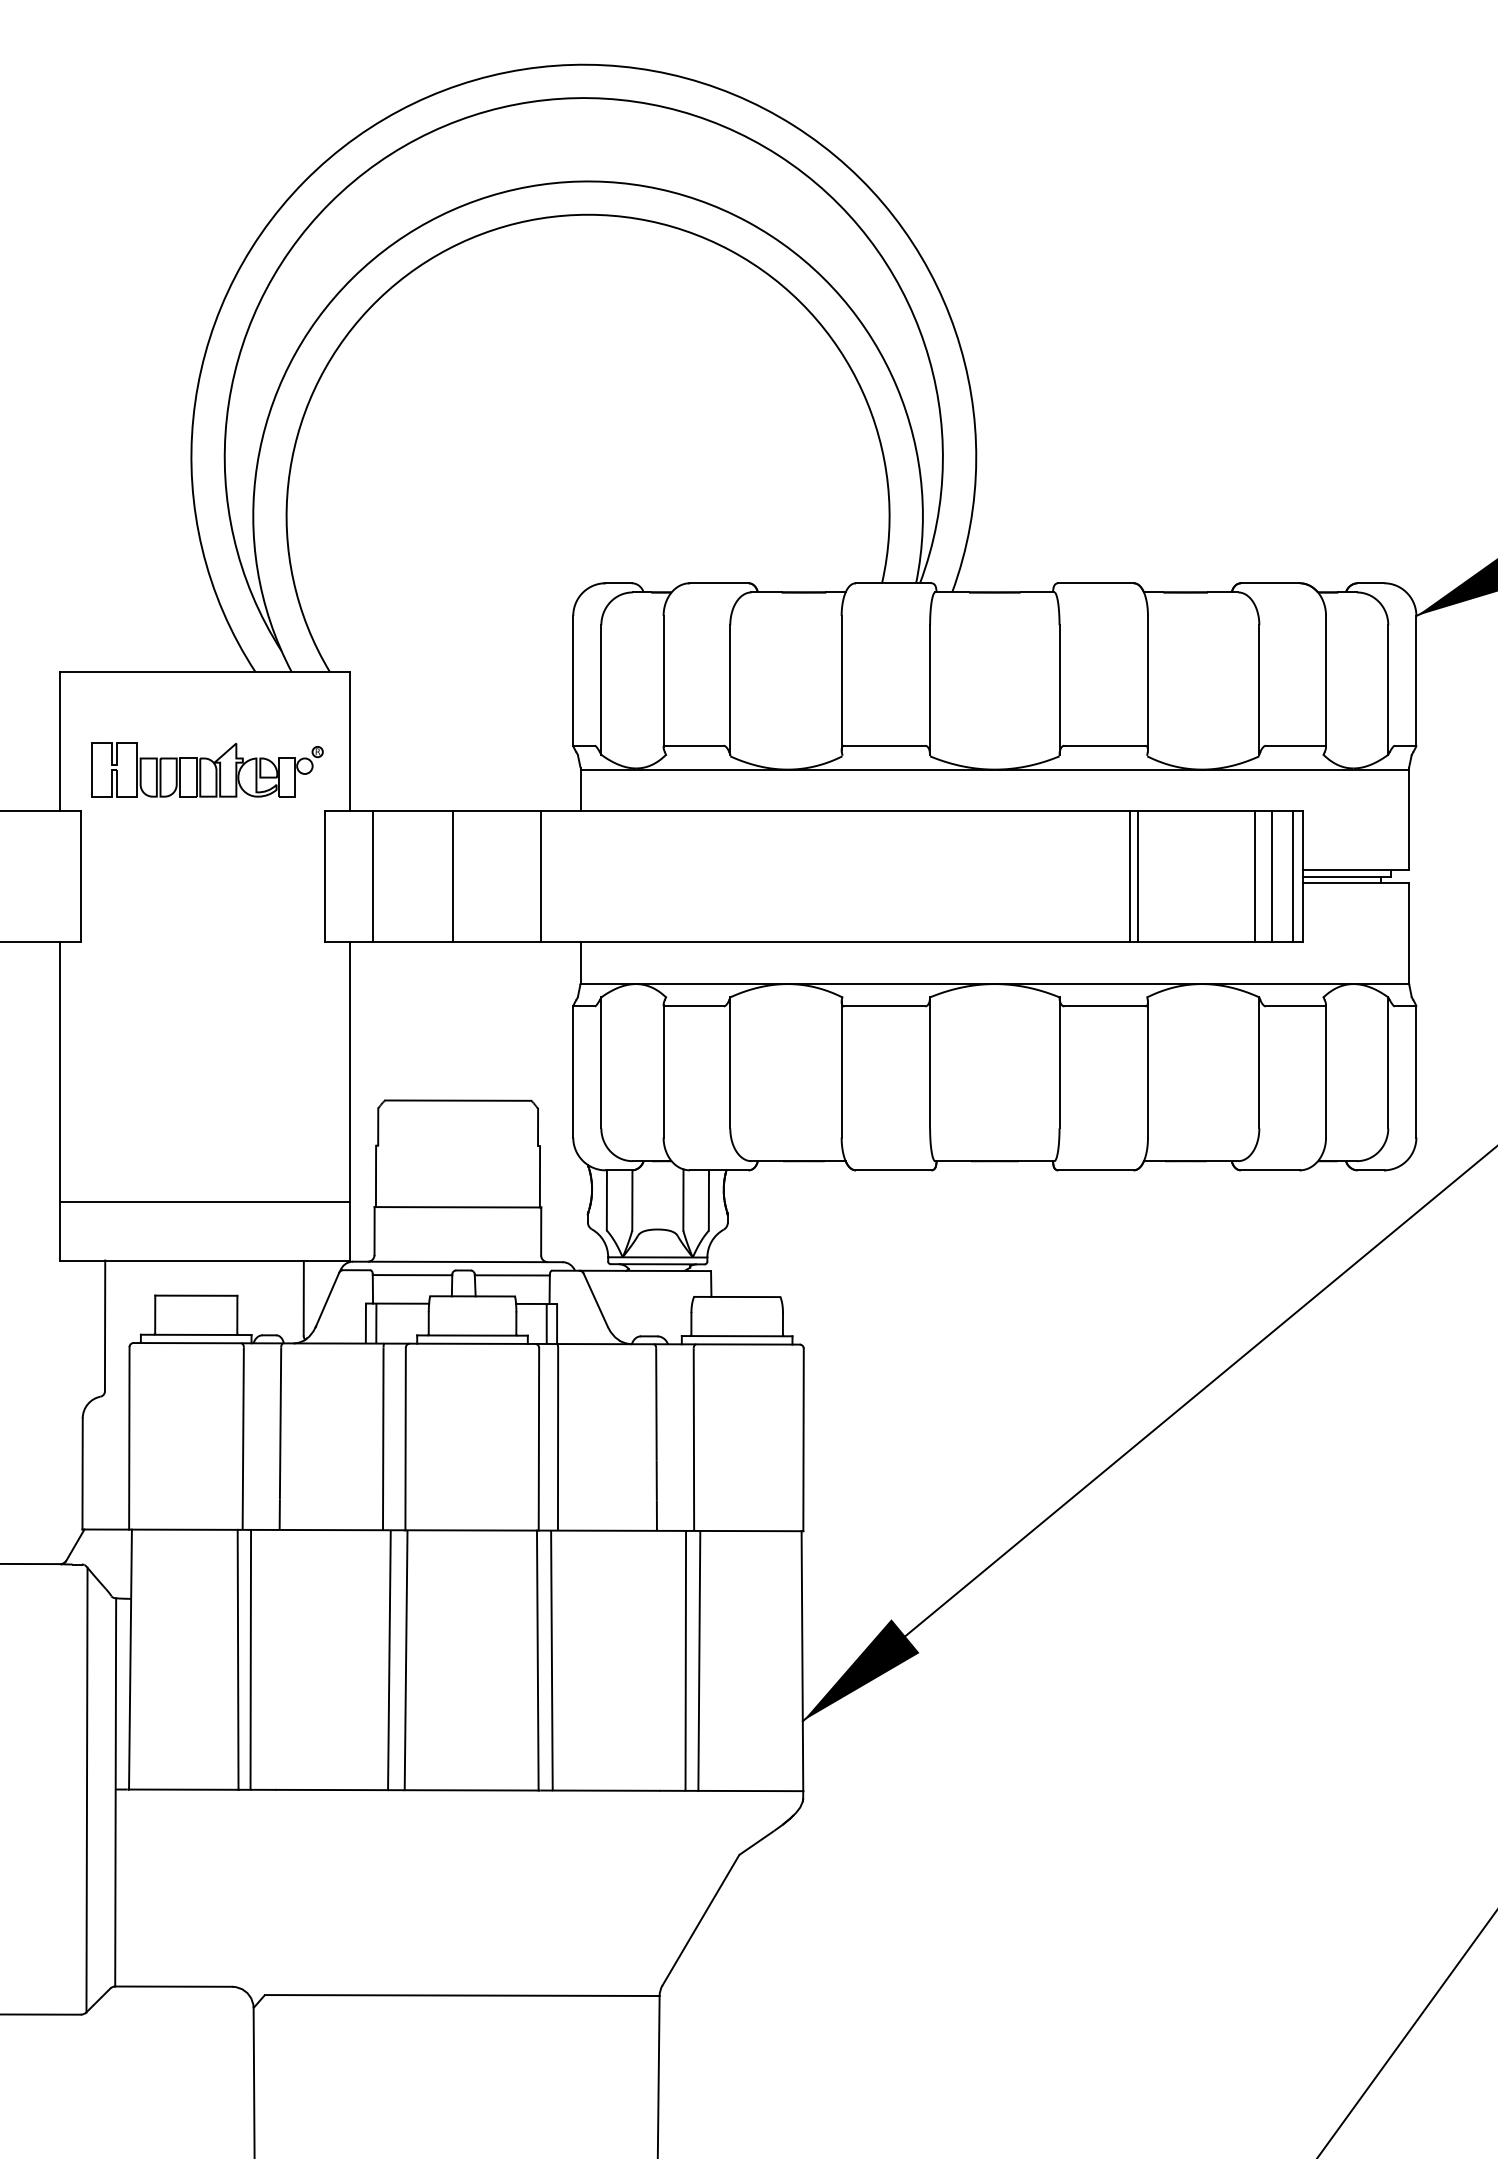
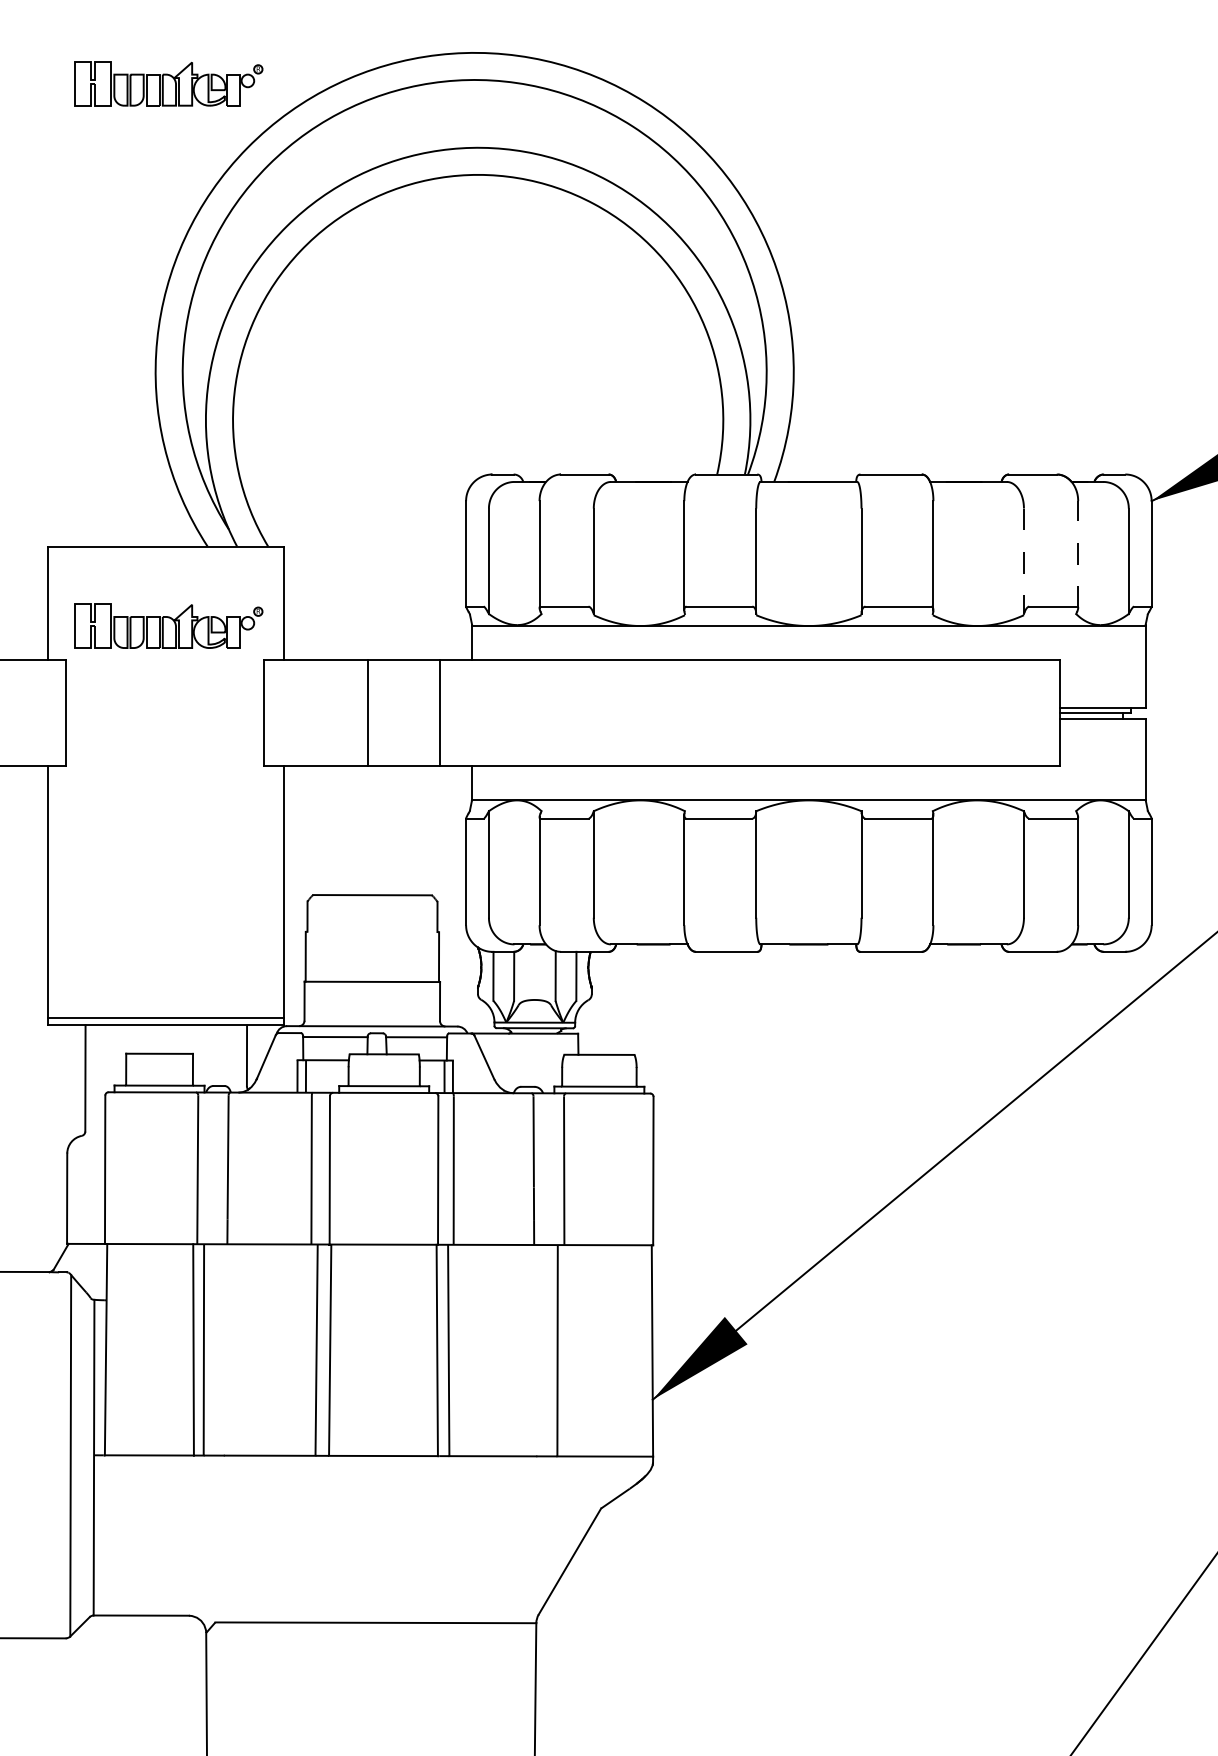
part: (207, 102) -> (168, 83), added
line: (1326, 681) -> (1078, 554), solid -> dashed
line: (1259, 690) -> (1024, 561), solid -> dashed
line: (373, 876) -> (303, 712), removed
line: (1129, 876) -> (918, 712), removed
line: (1138, 876) -> (925, 712), removed
line: (1255, 876) -> (1020, 712), removed
line: (1272, 876) -> (1034, 712), removed
line: (1292, 876) -> (1050, 712), removed
line: (204, 1201) -> (166, 1017), moved
line: (699, 1660) -> (568, 1350), removed

